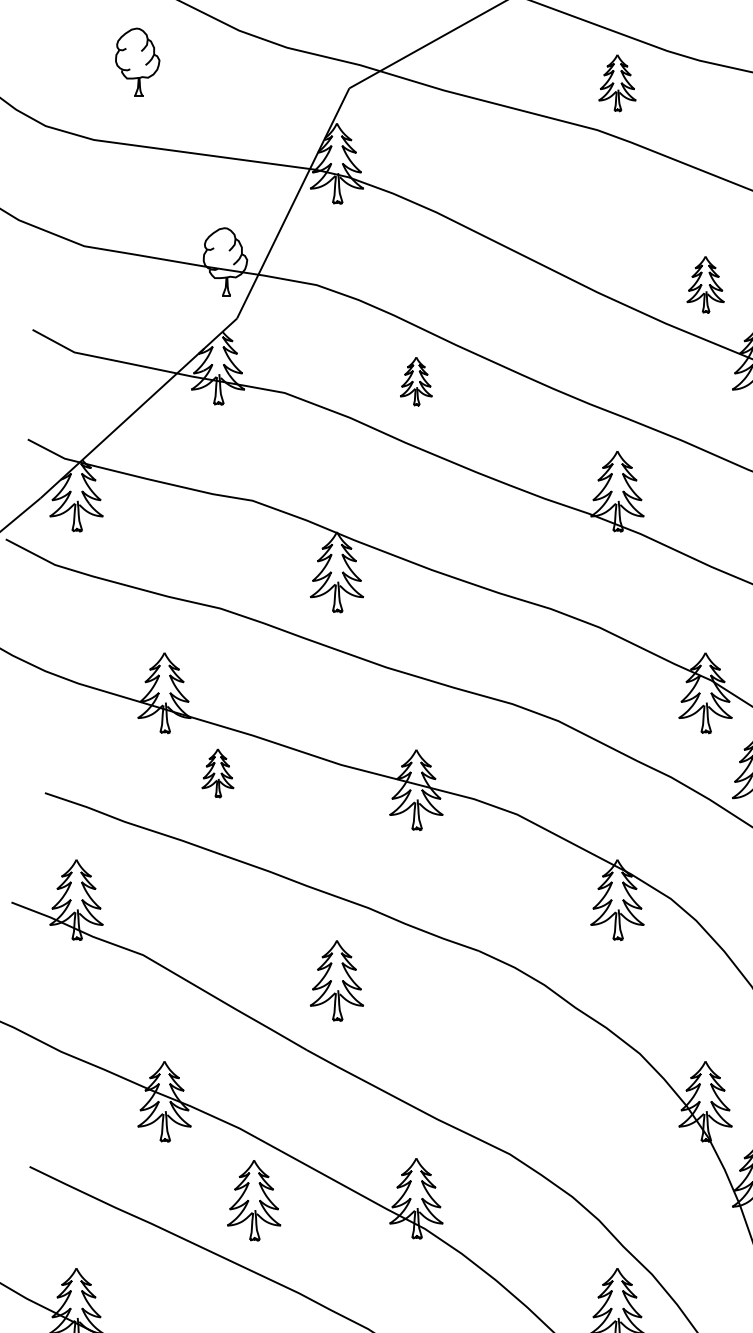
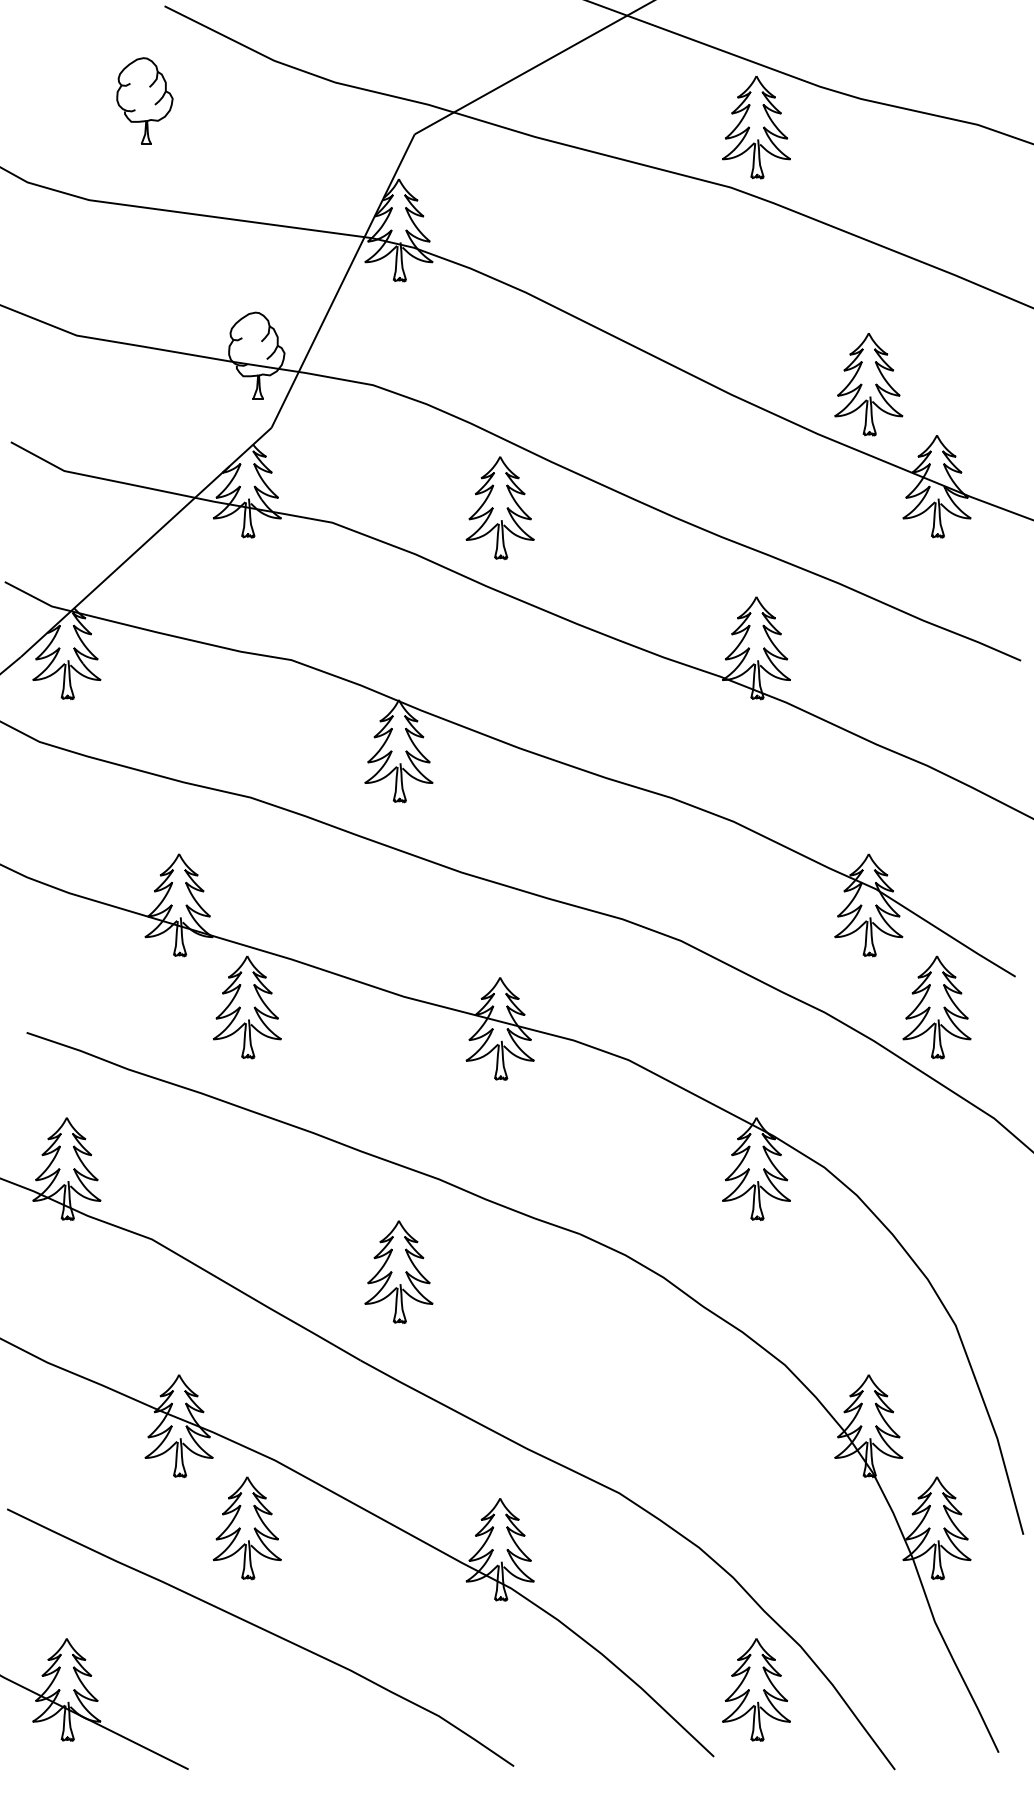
part: (617, 82) -> (756, 127), size x1.43
part: (705, 284) -> (868, 384), size x1.43
part: (415, 381) -> (499, 507), size x1.67
part: (217, 773) -> (246, 1007), size x1.67
part: (253, 1200) -> (246, 1528), moved

